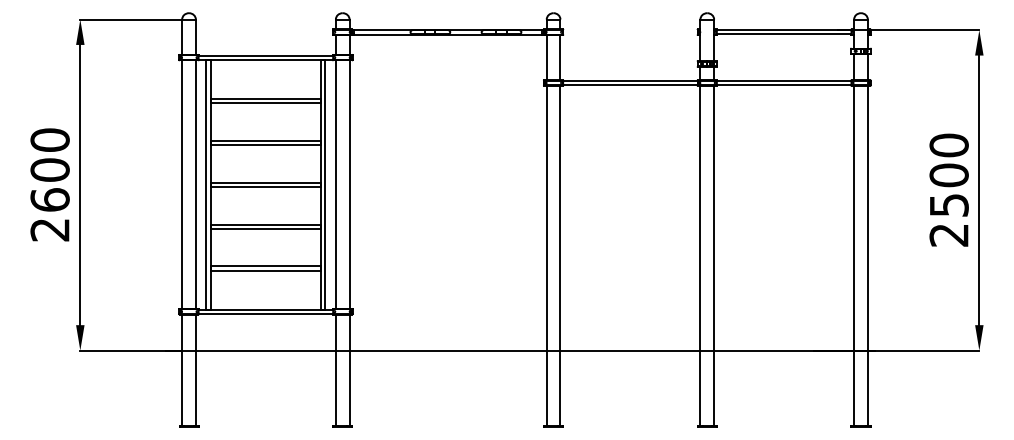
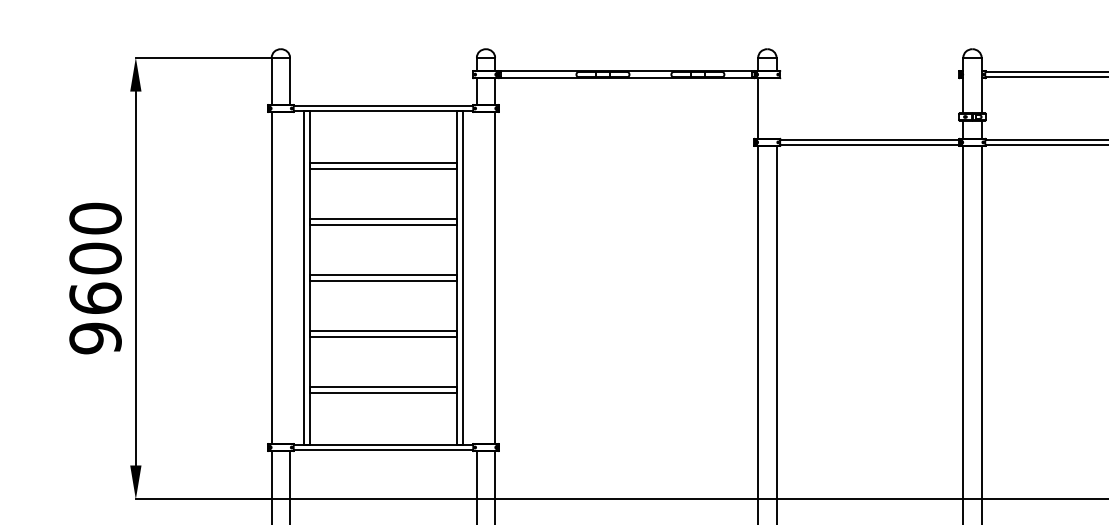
line: (560, 57) -> (776, 108), removed
line: (195, 184) -> (289, 277), removed
line: (335, 184) -> (476, 277), removed
text: (49, 229) -> (94, 337), 2600 -> 9600

